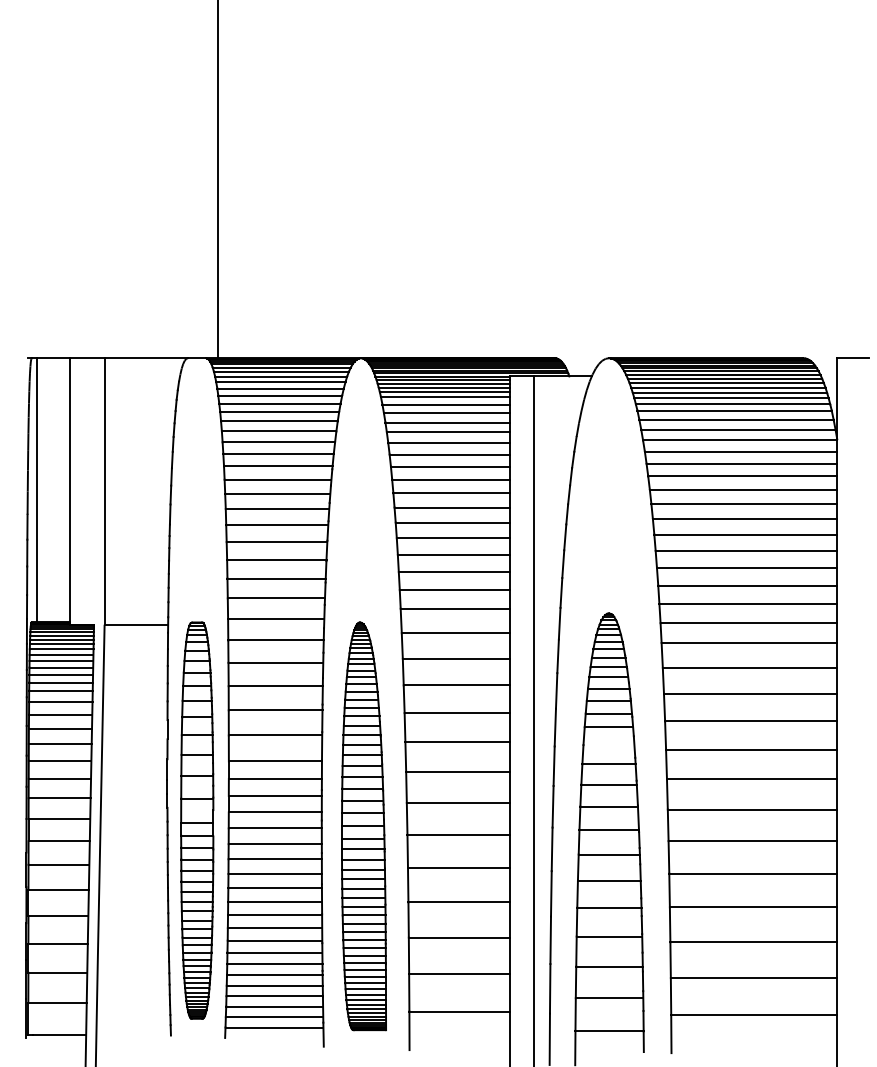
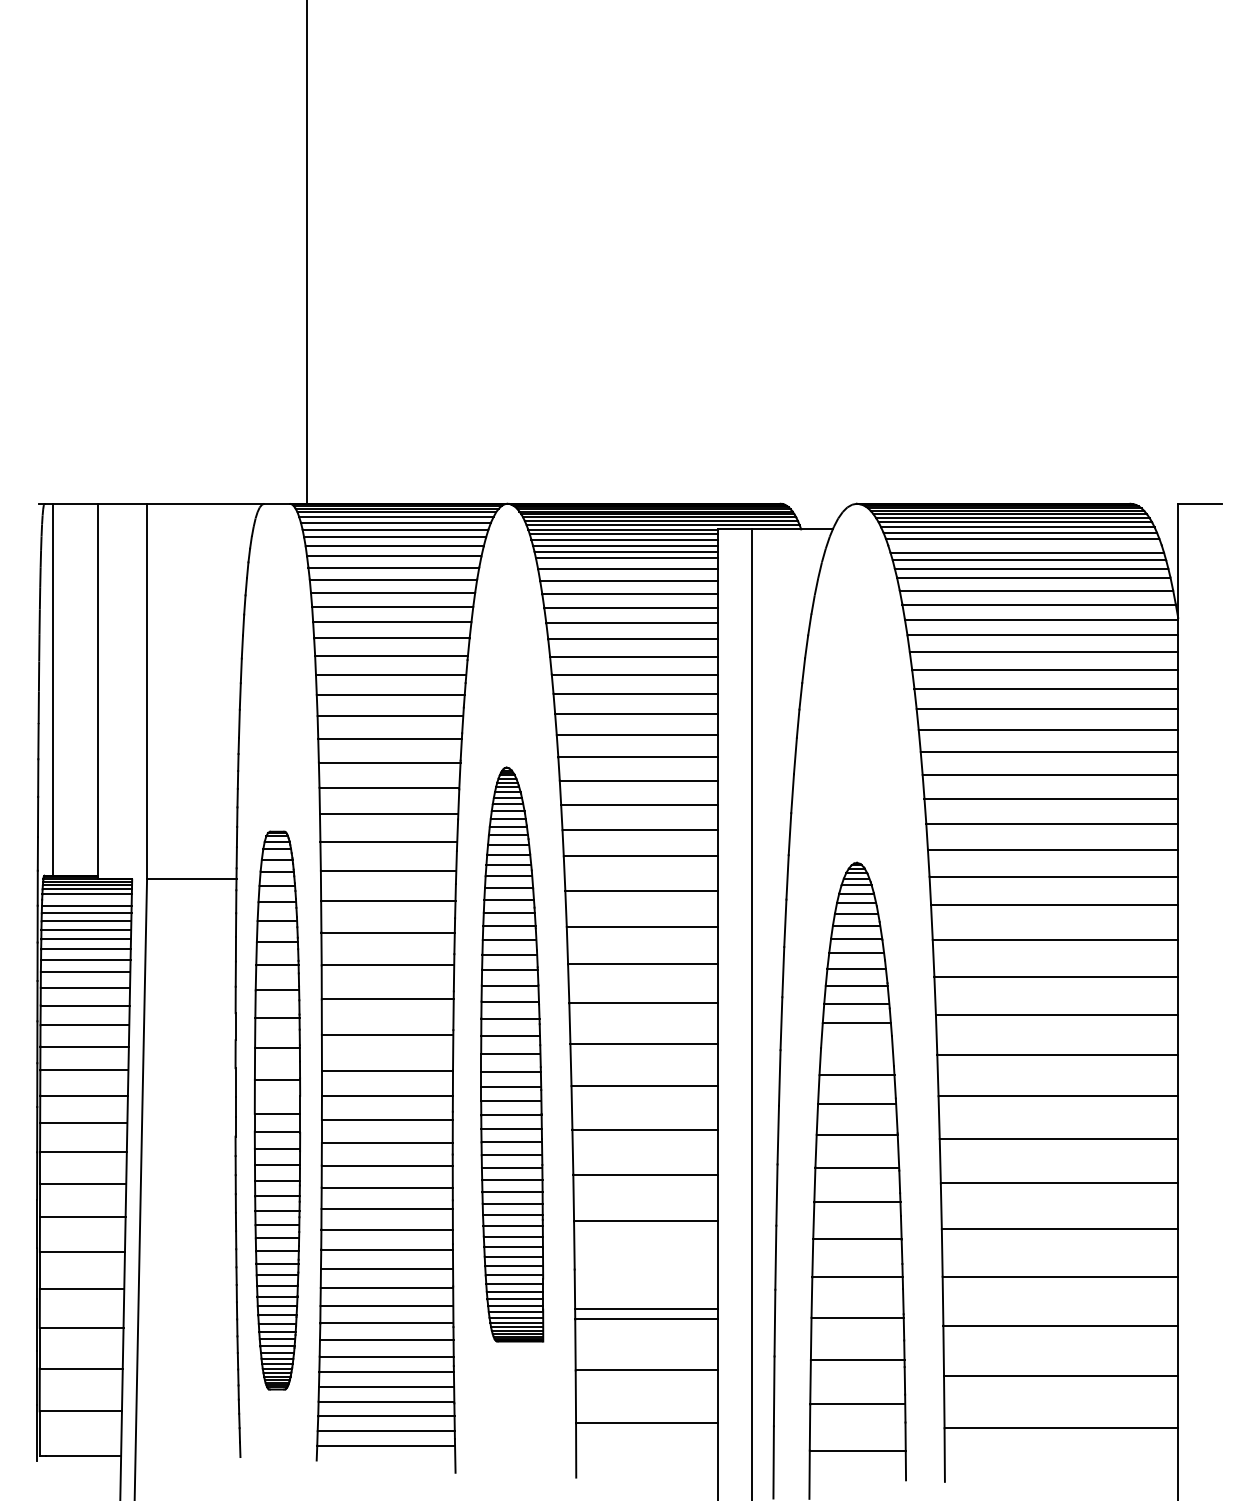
line: (728, 387) -> (1024, 545), removed
line: (61, 639) -> (86, 899), removed
part: (197, 820) -> (277, 1110), moved
part: (364, 826) -> (512, 1054), moved
line: (458, 902) -> (645, 1308), moved

